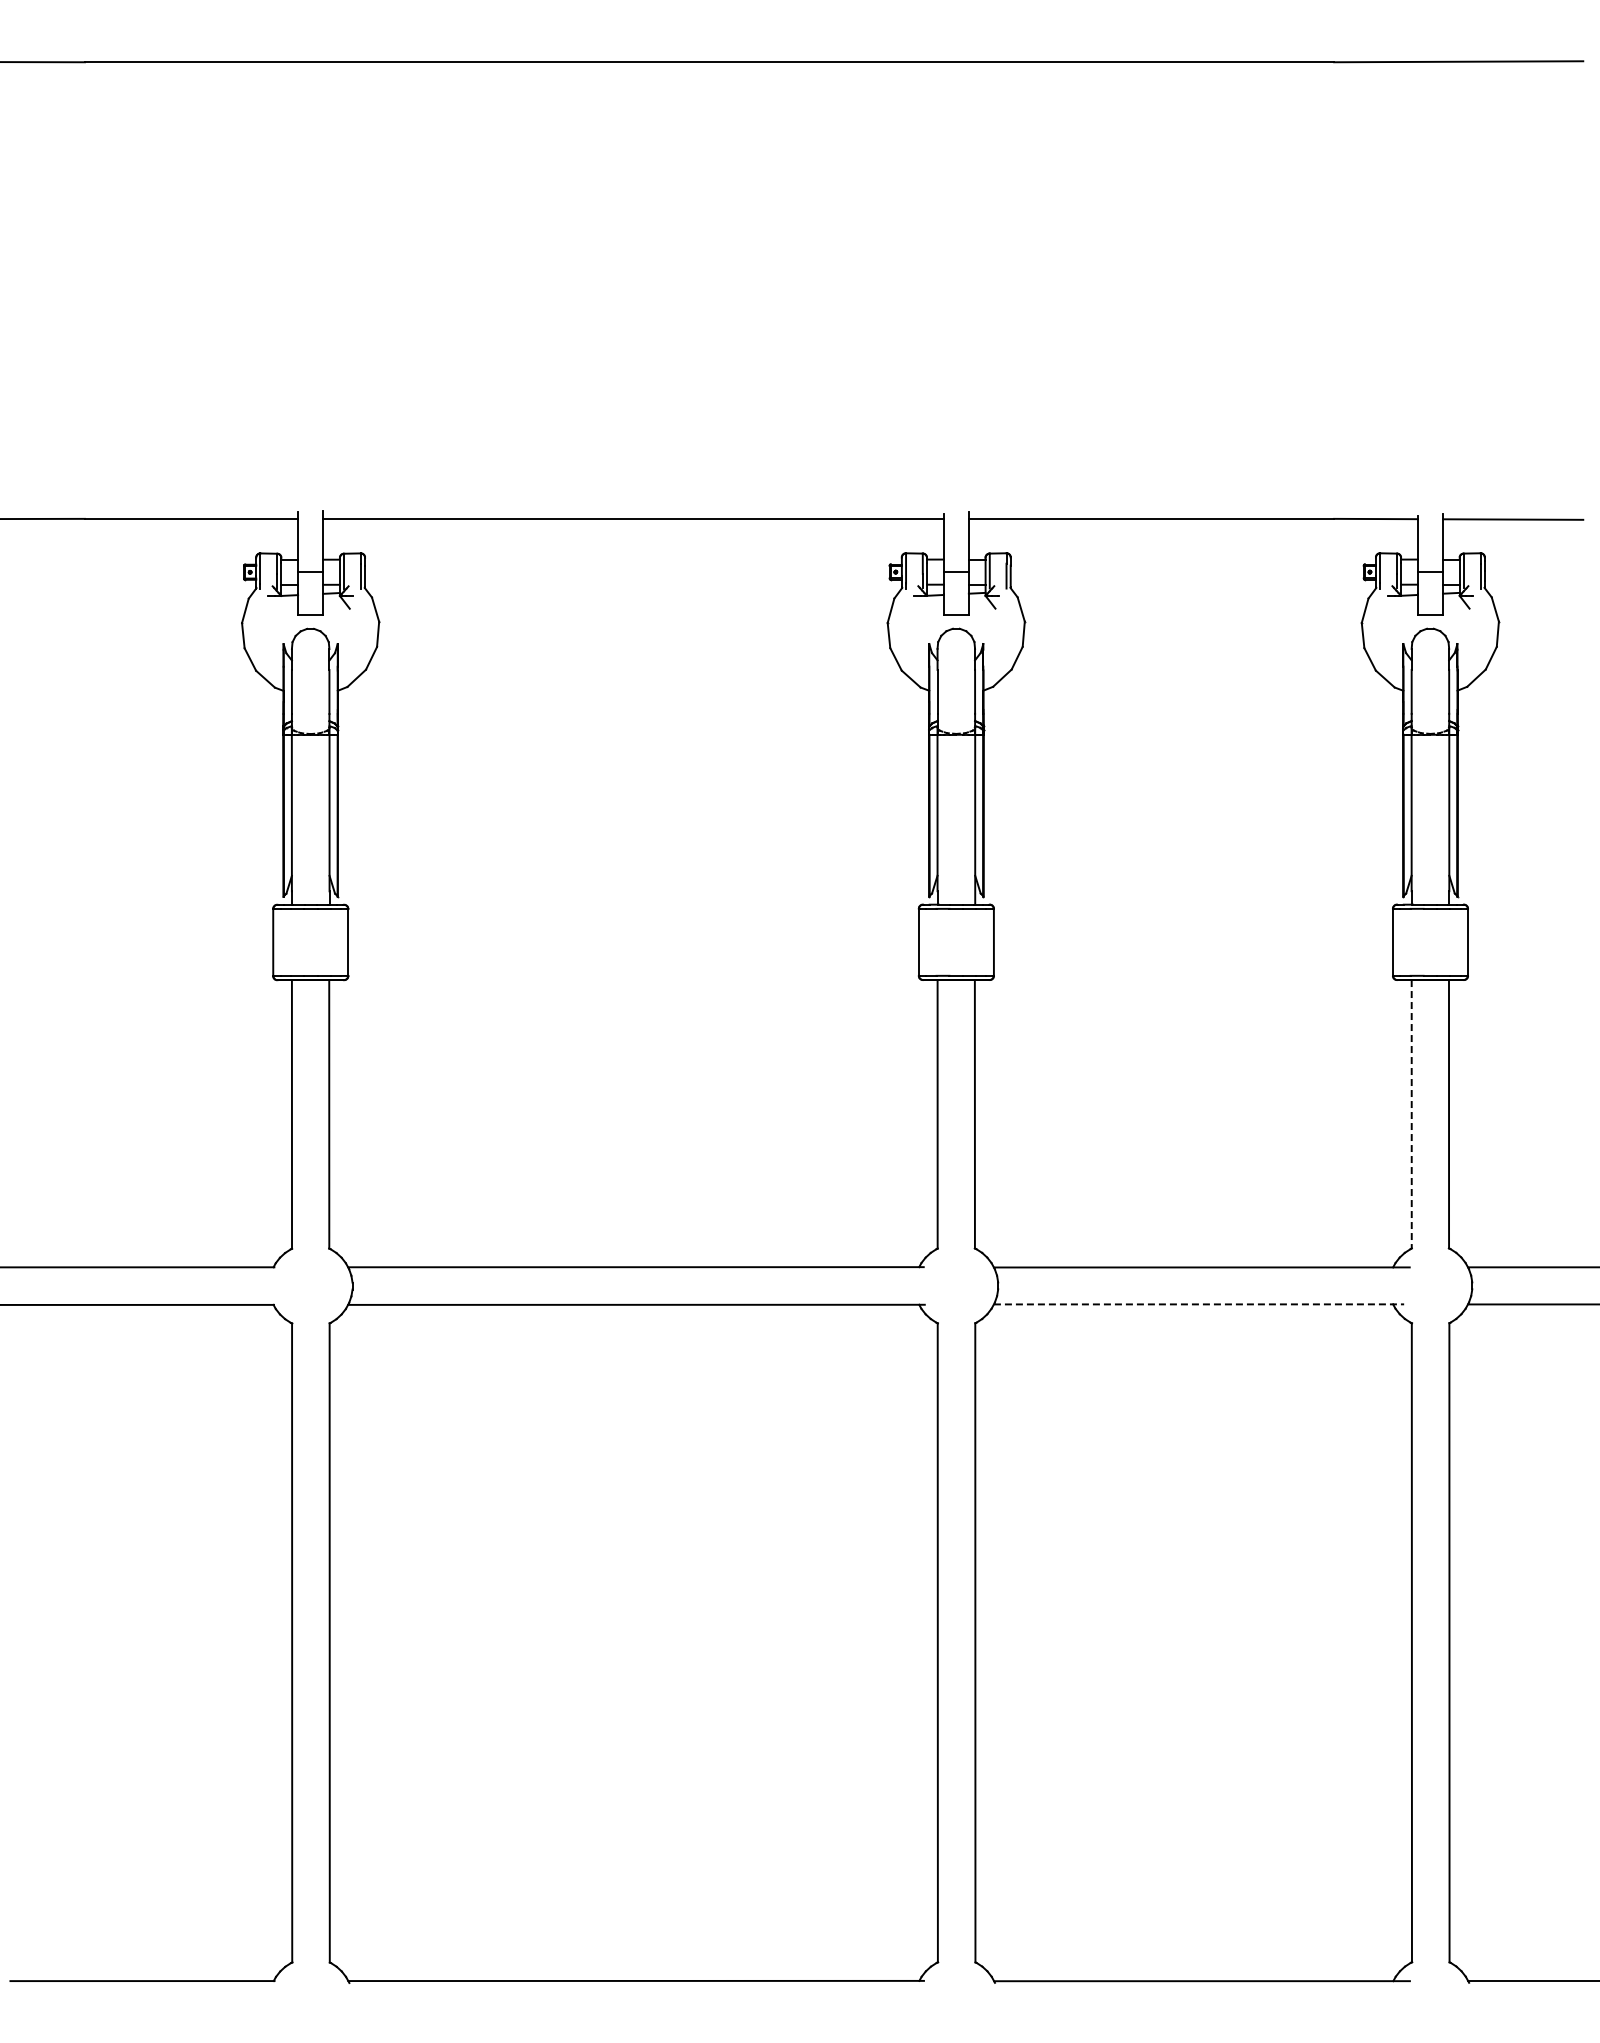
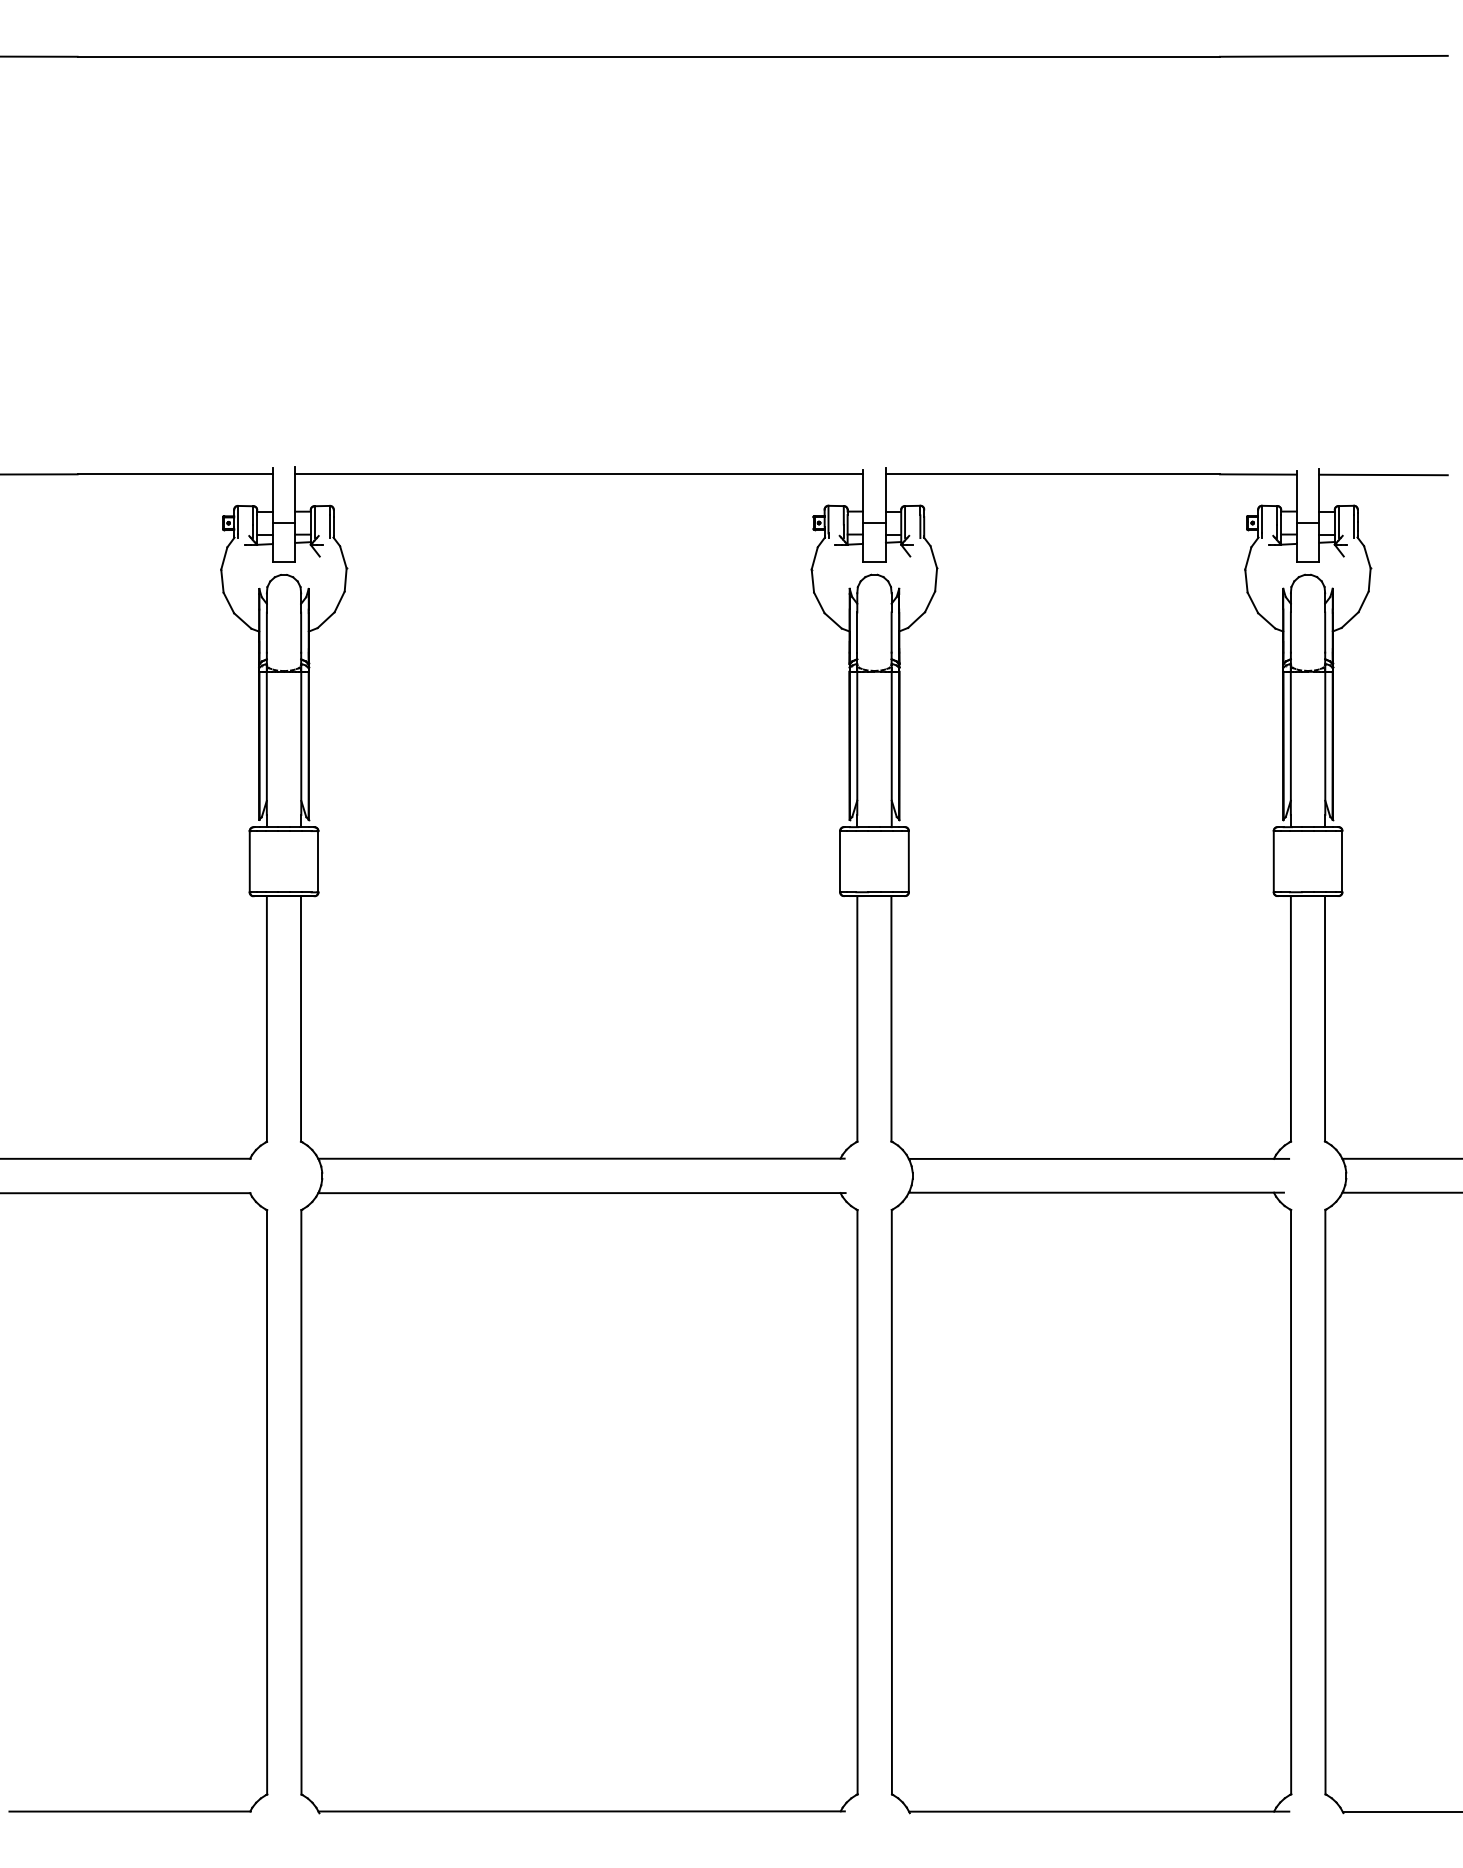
line: (1411, 1114) -> (1290, 1019), dashed -> solid
line: (1199, 1304) -> (1096, 1192), dashed -> solid

